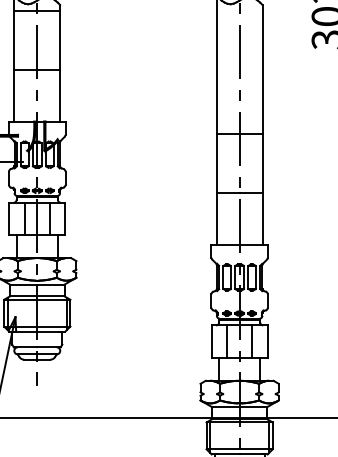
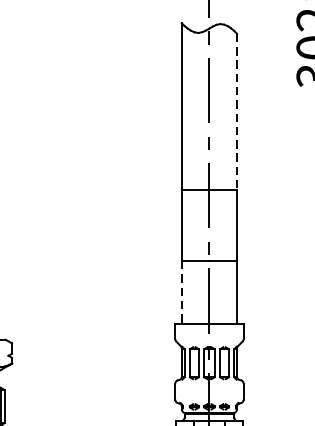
line: (262, 69) -> (237, 111), solid -> dashed
line: (216, 219) -> (181, 293), solid -> dashed

